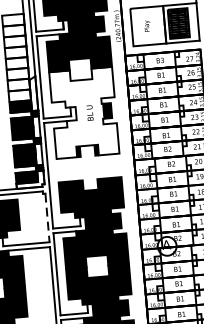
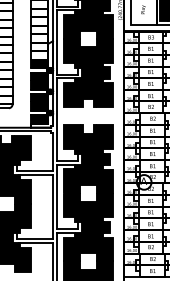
fill: (84, 113) -> (88, 73), added
line: (46, 218) -> (52, 152), dashed -> solid

